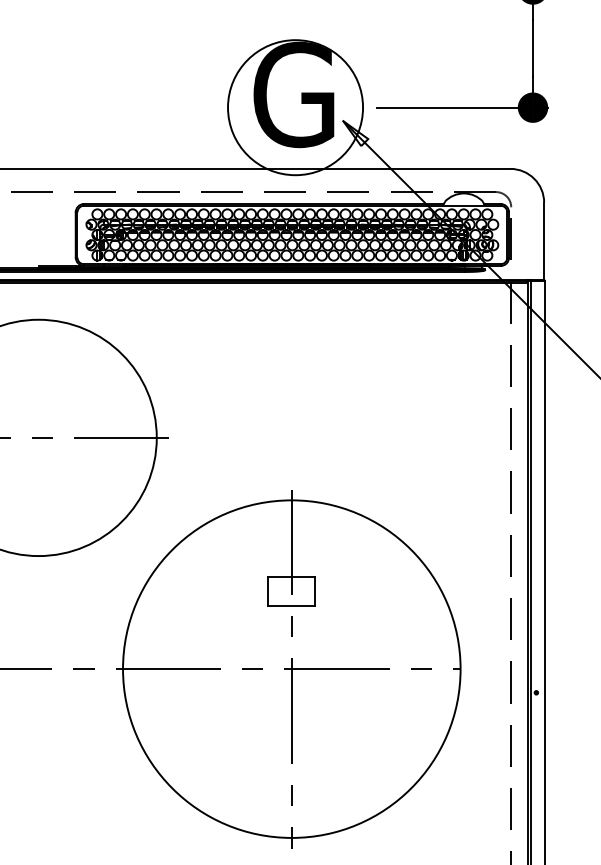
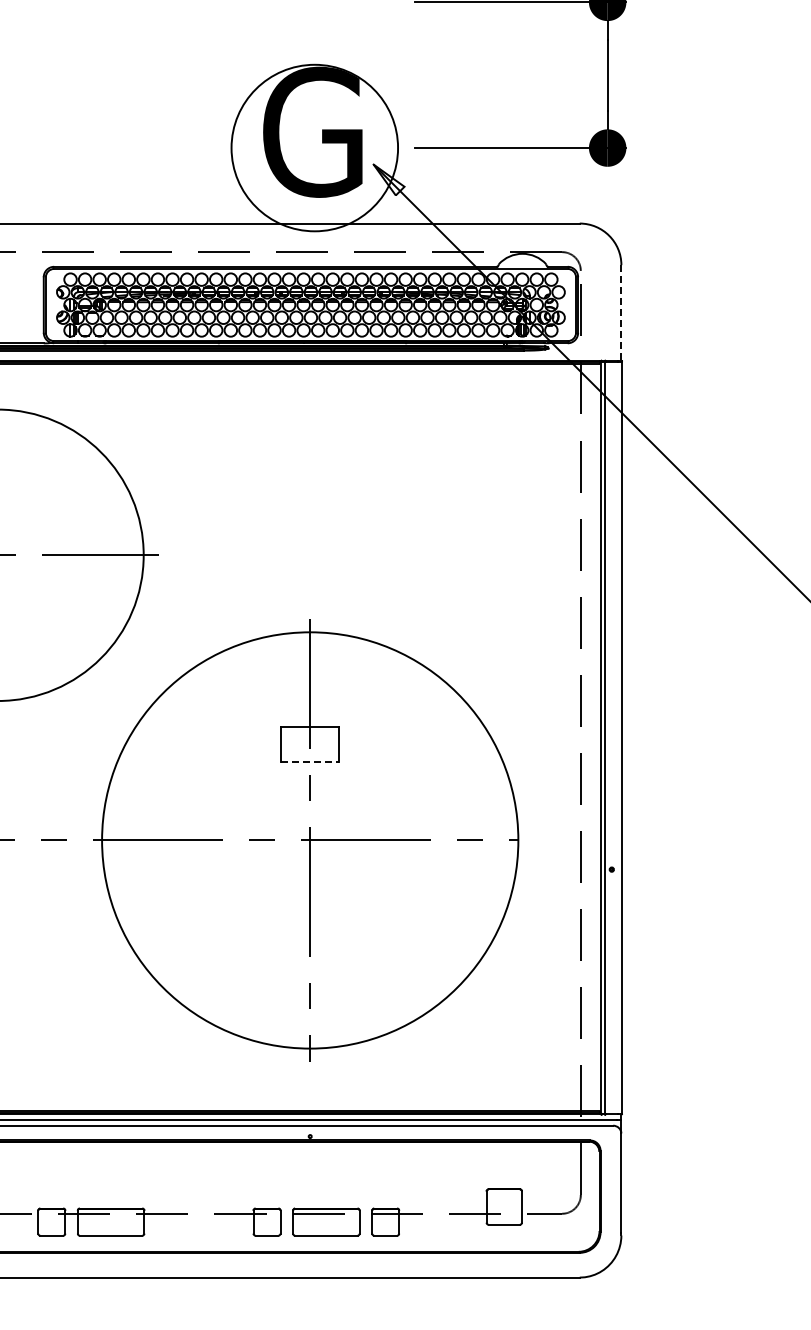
line: (544, 241) -> (621, 313), solid -> dashed
line: (292, 605) -> (310, 762), solid -> dashed

